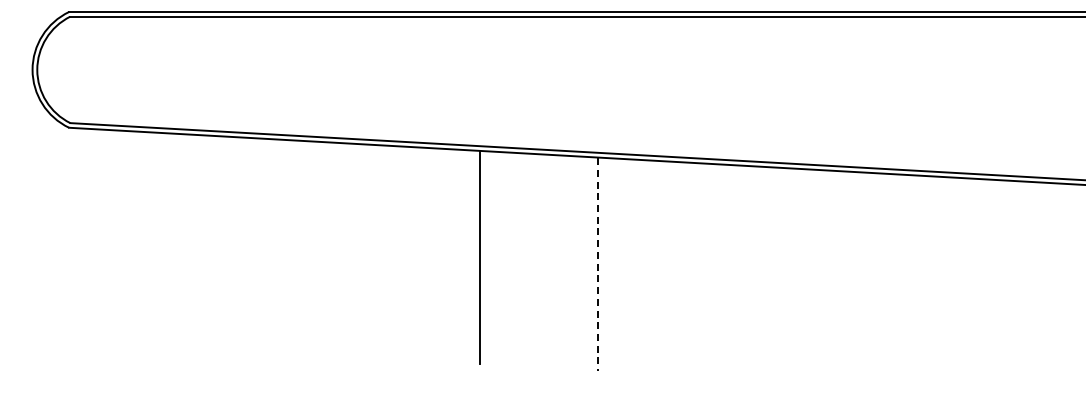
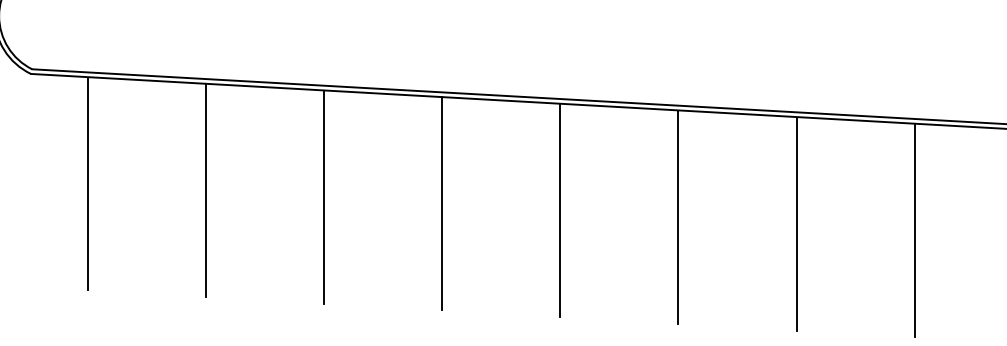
line: (125, 237) -> (87, 183), added
line: (243, 243) -> (205, 189), added
line: (362, 250) -> (324, 196), added
line: (598, 264) -> (560, 210), dashed -> solid
line: (716, 271) -> (678, 217), added
line: (834, 278) -> (796, 224), added
line: (952, 284) -> (914, 230), added

